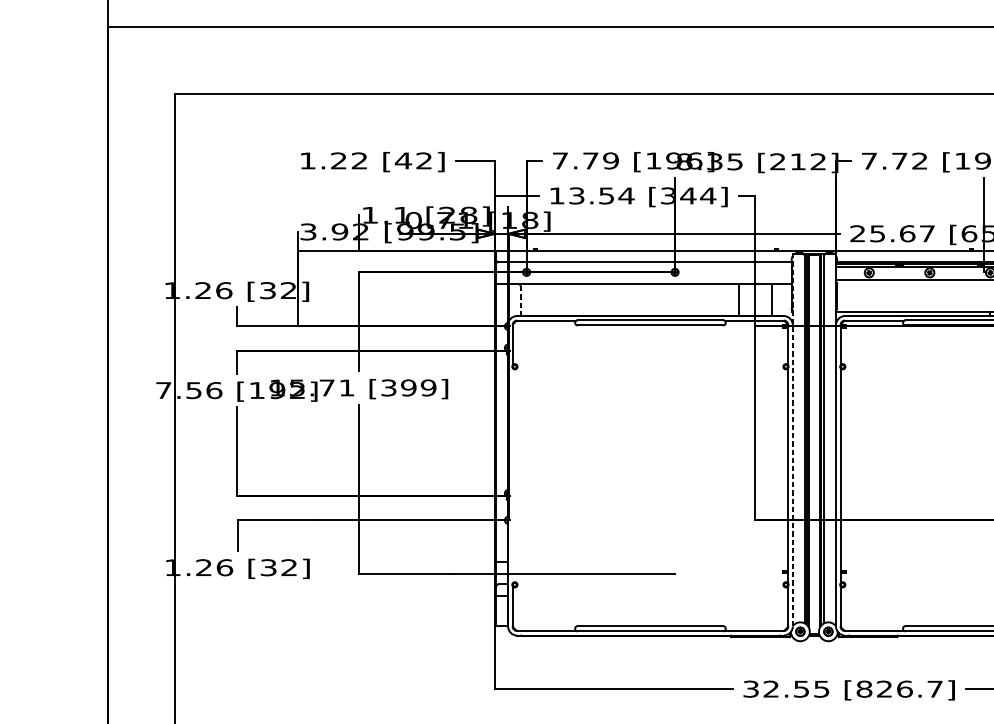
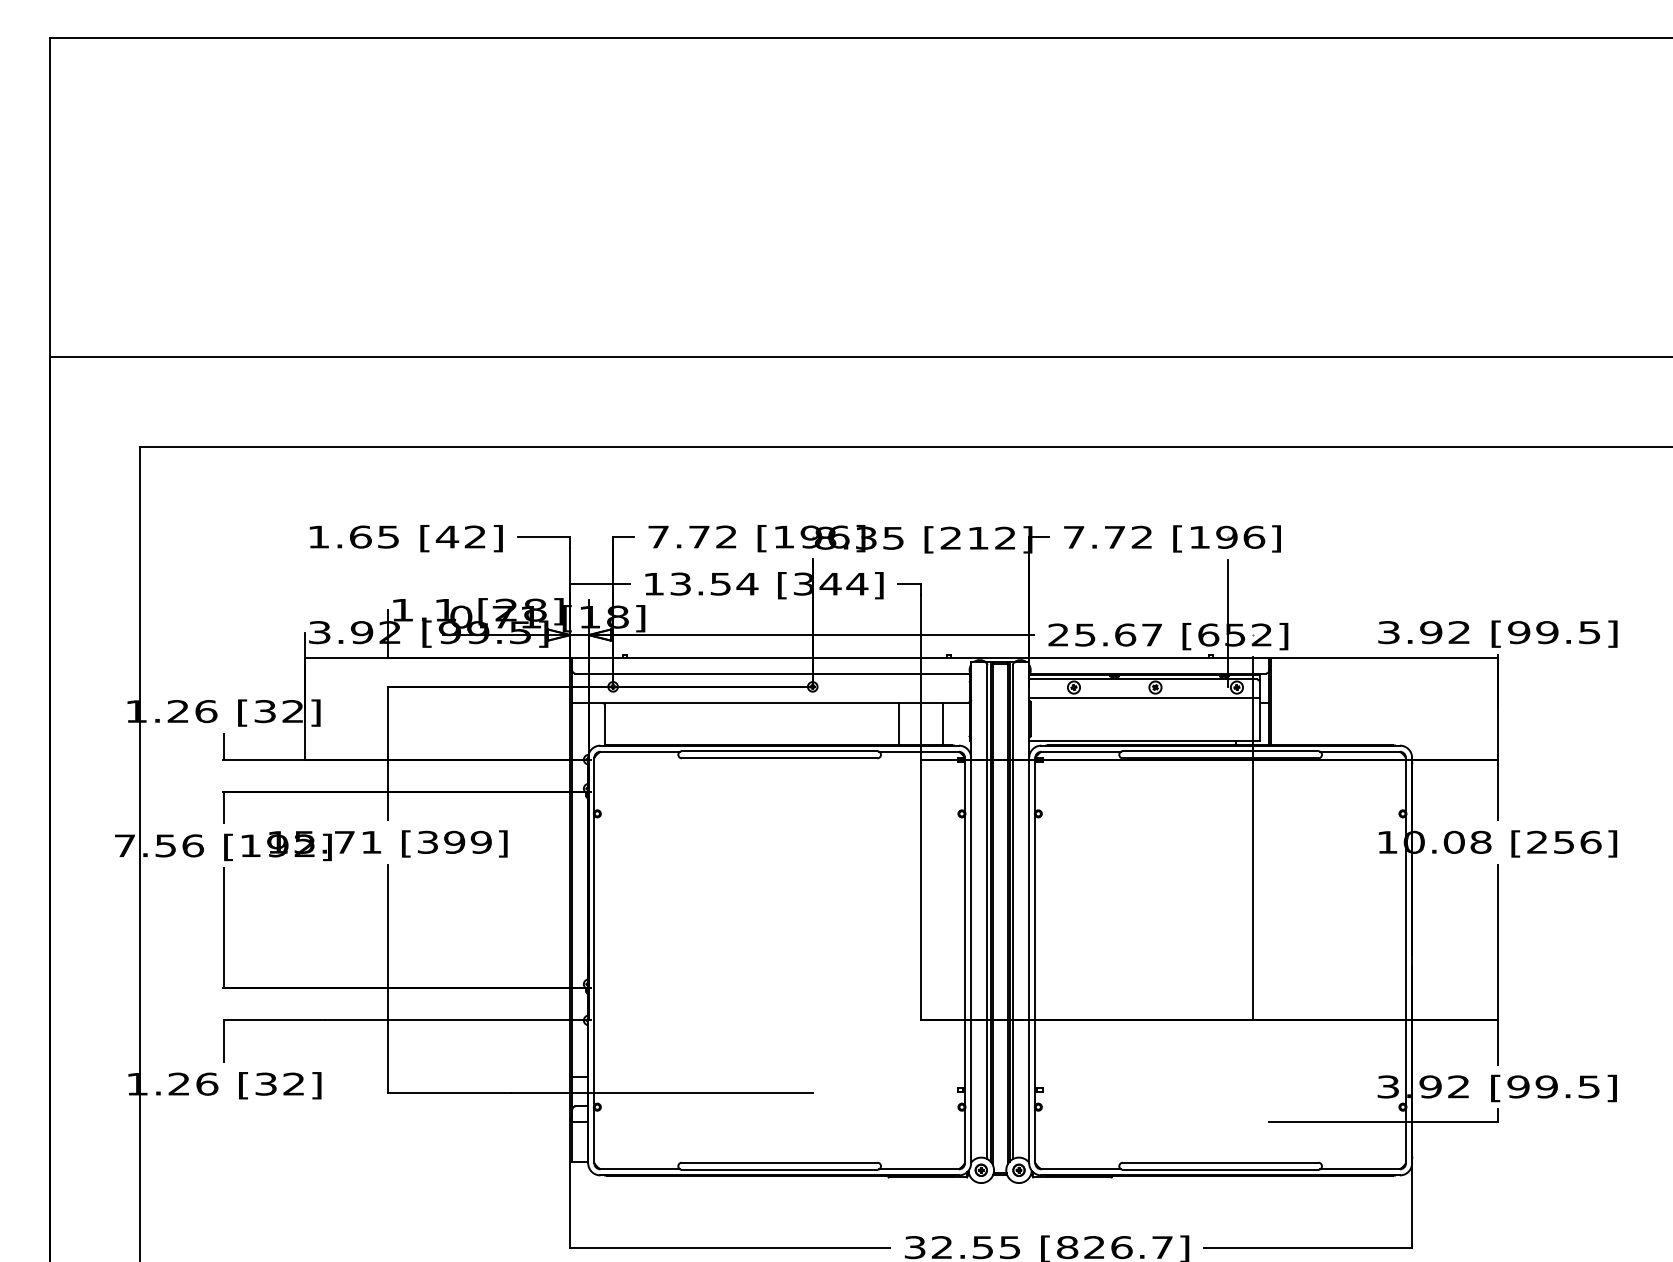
text: (349, 160) -> (374, 536), 1.22 -> 1.65
text: (610, 160) -> (726, 536), 7.79 -> 7.72
line: (520, 300) -> (605, 724), dashed -> solid
line: (793, 440) -> (971, 912), dashed -> solid
line: (512, 475) -> (594, 960), added

